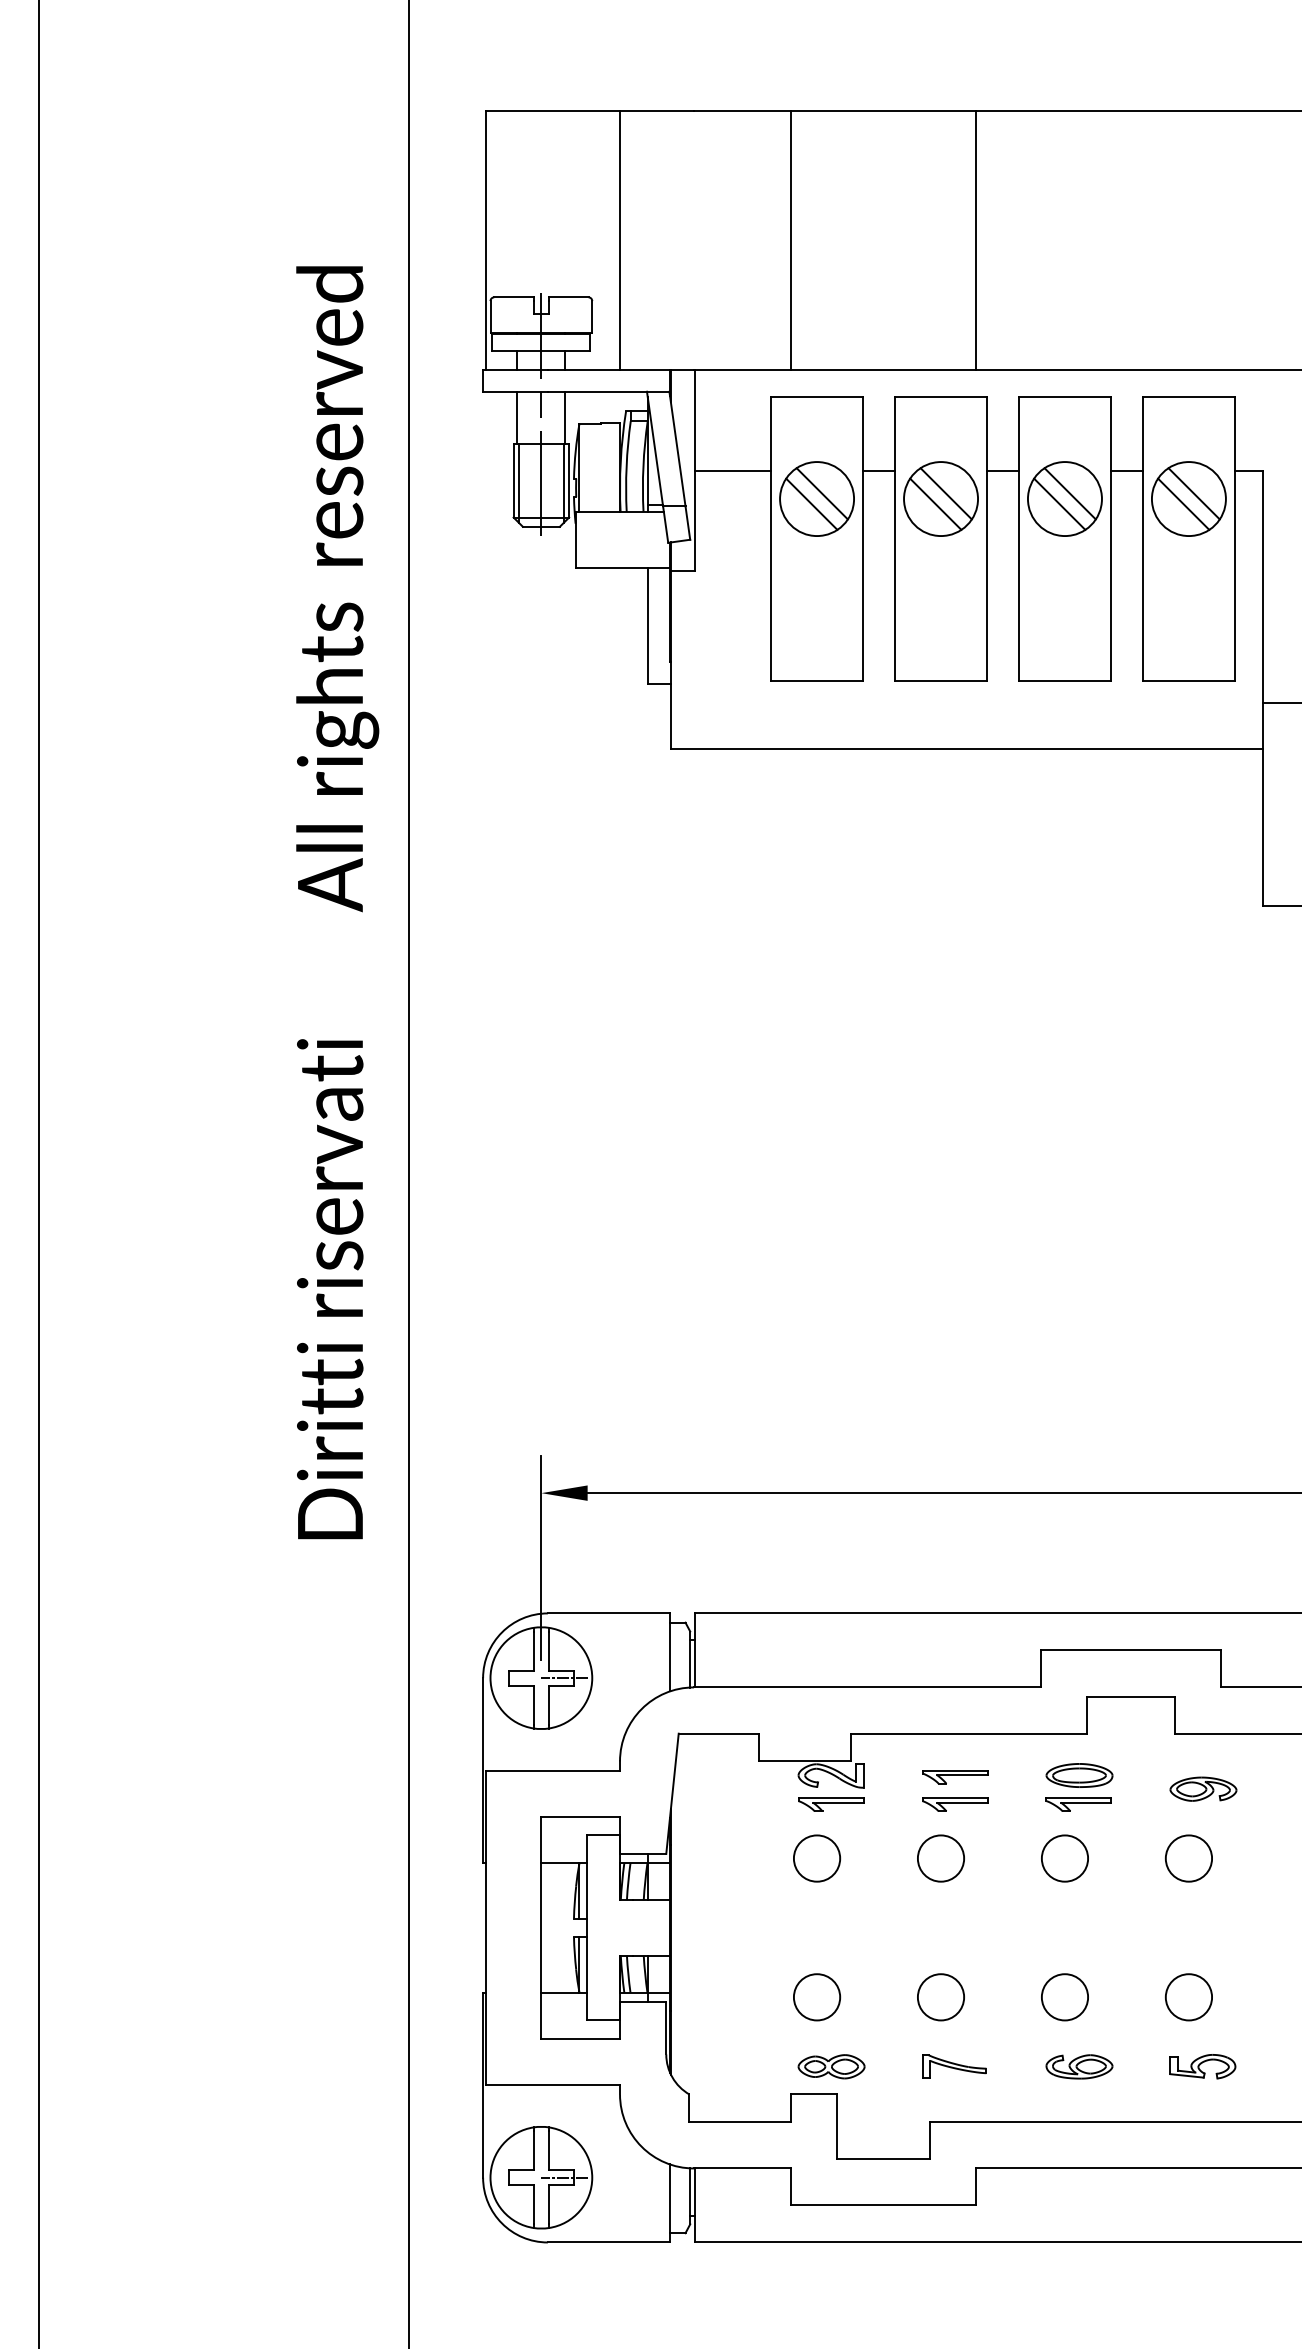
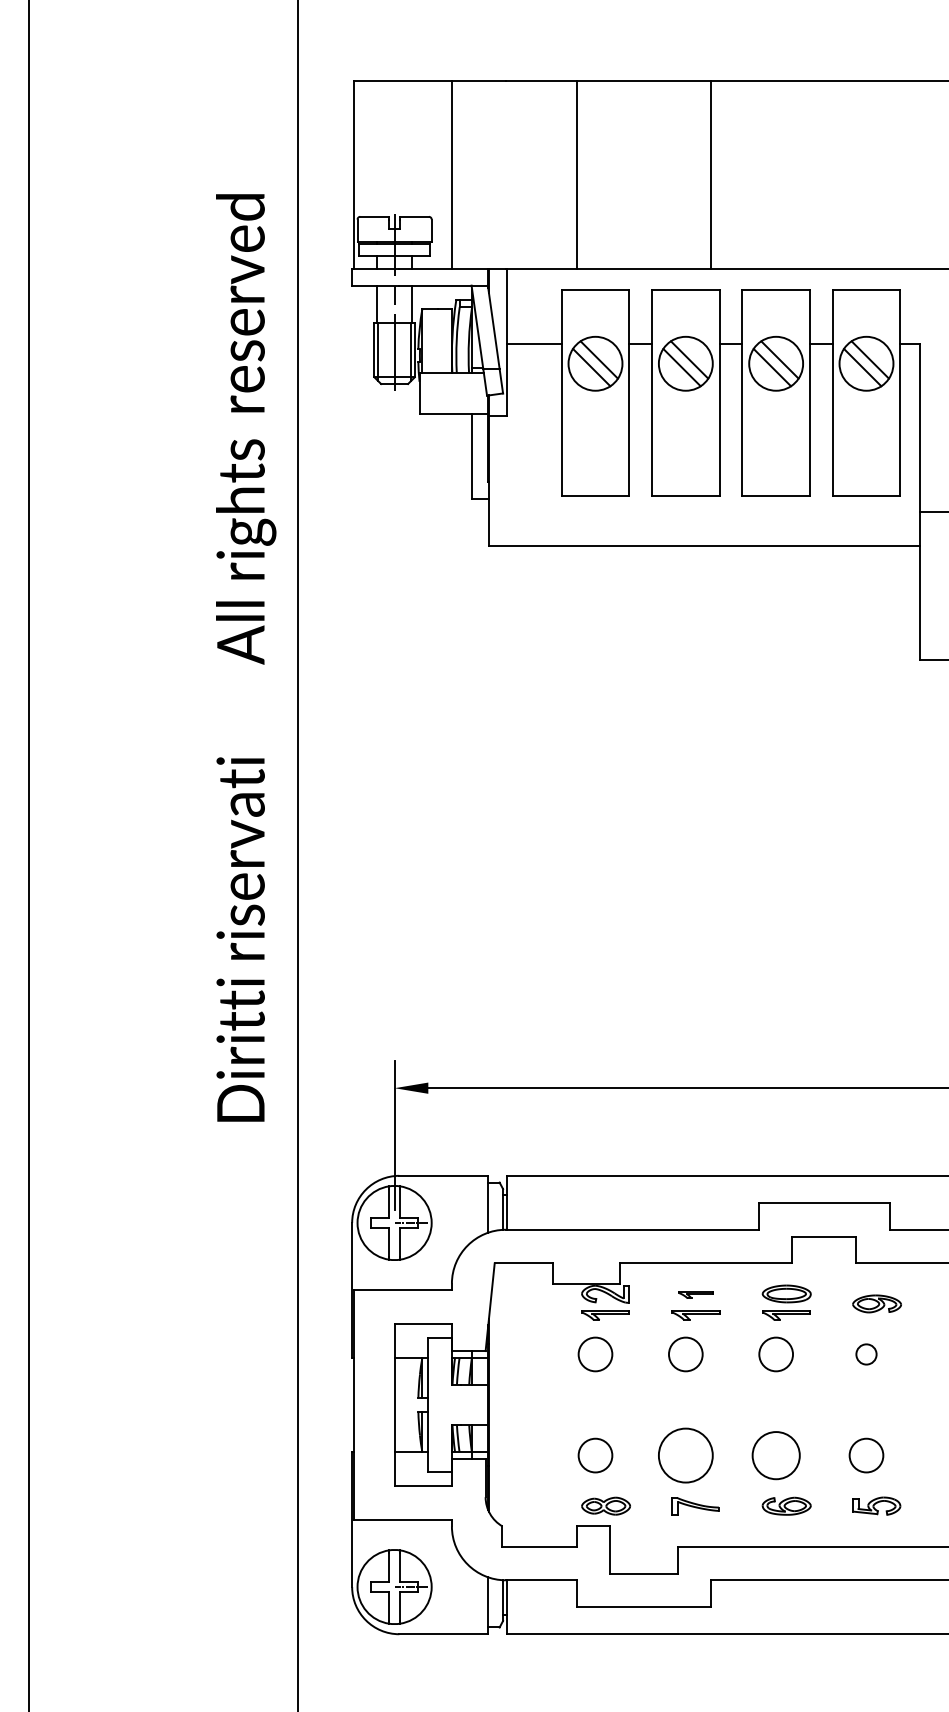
part: (954, 1776) -> (695, 1294), size x0.7
circle: (1188, 1858) -> (866, 1354), size x0.6
circle: (940, 1997) -> (685, 1455), size x1.6
circle: (1064, 1997) -> (775, 1455), size x1.4

